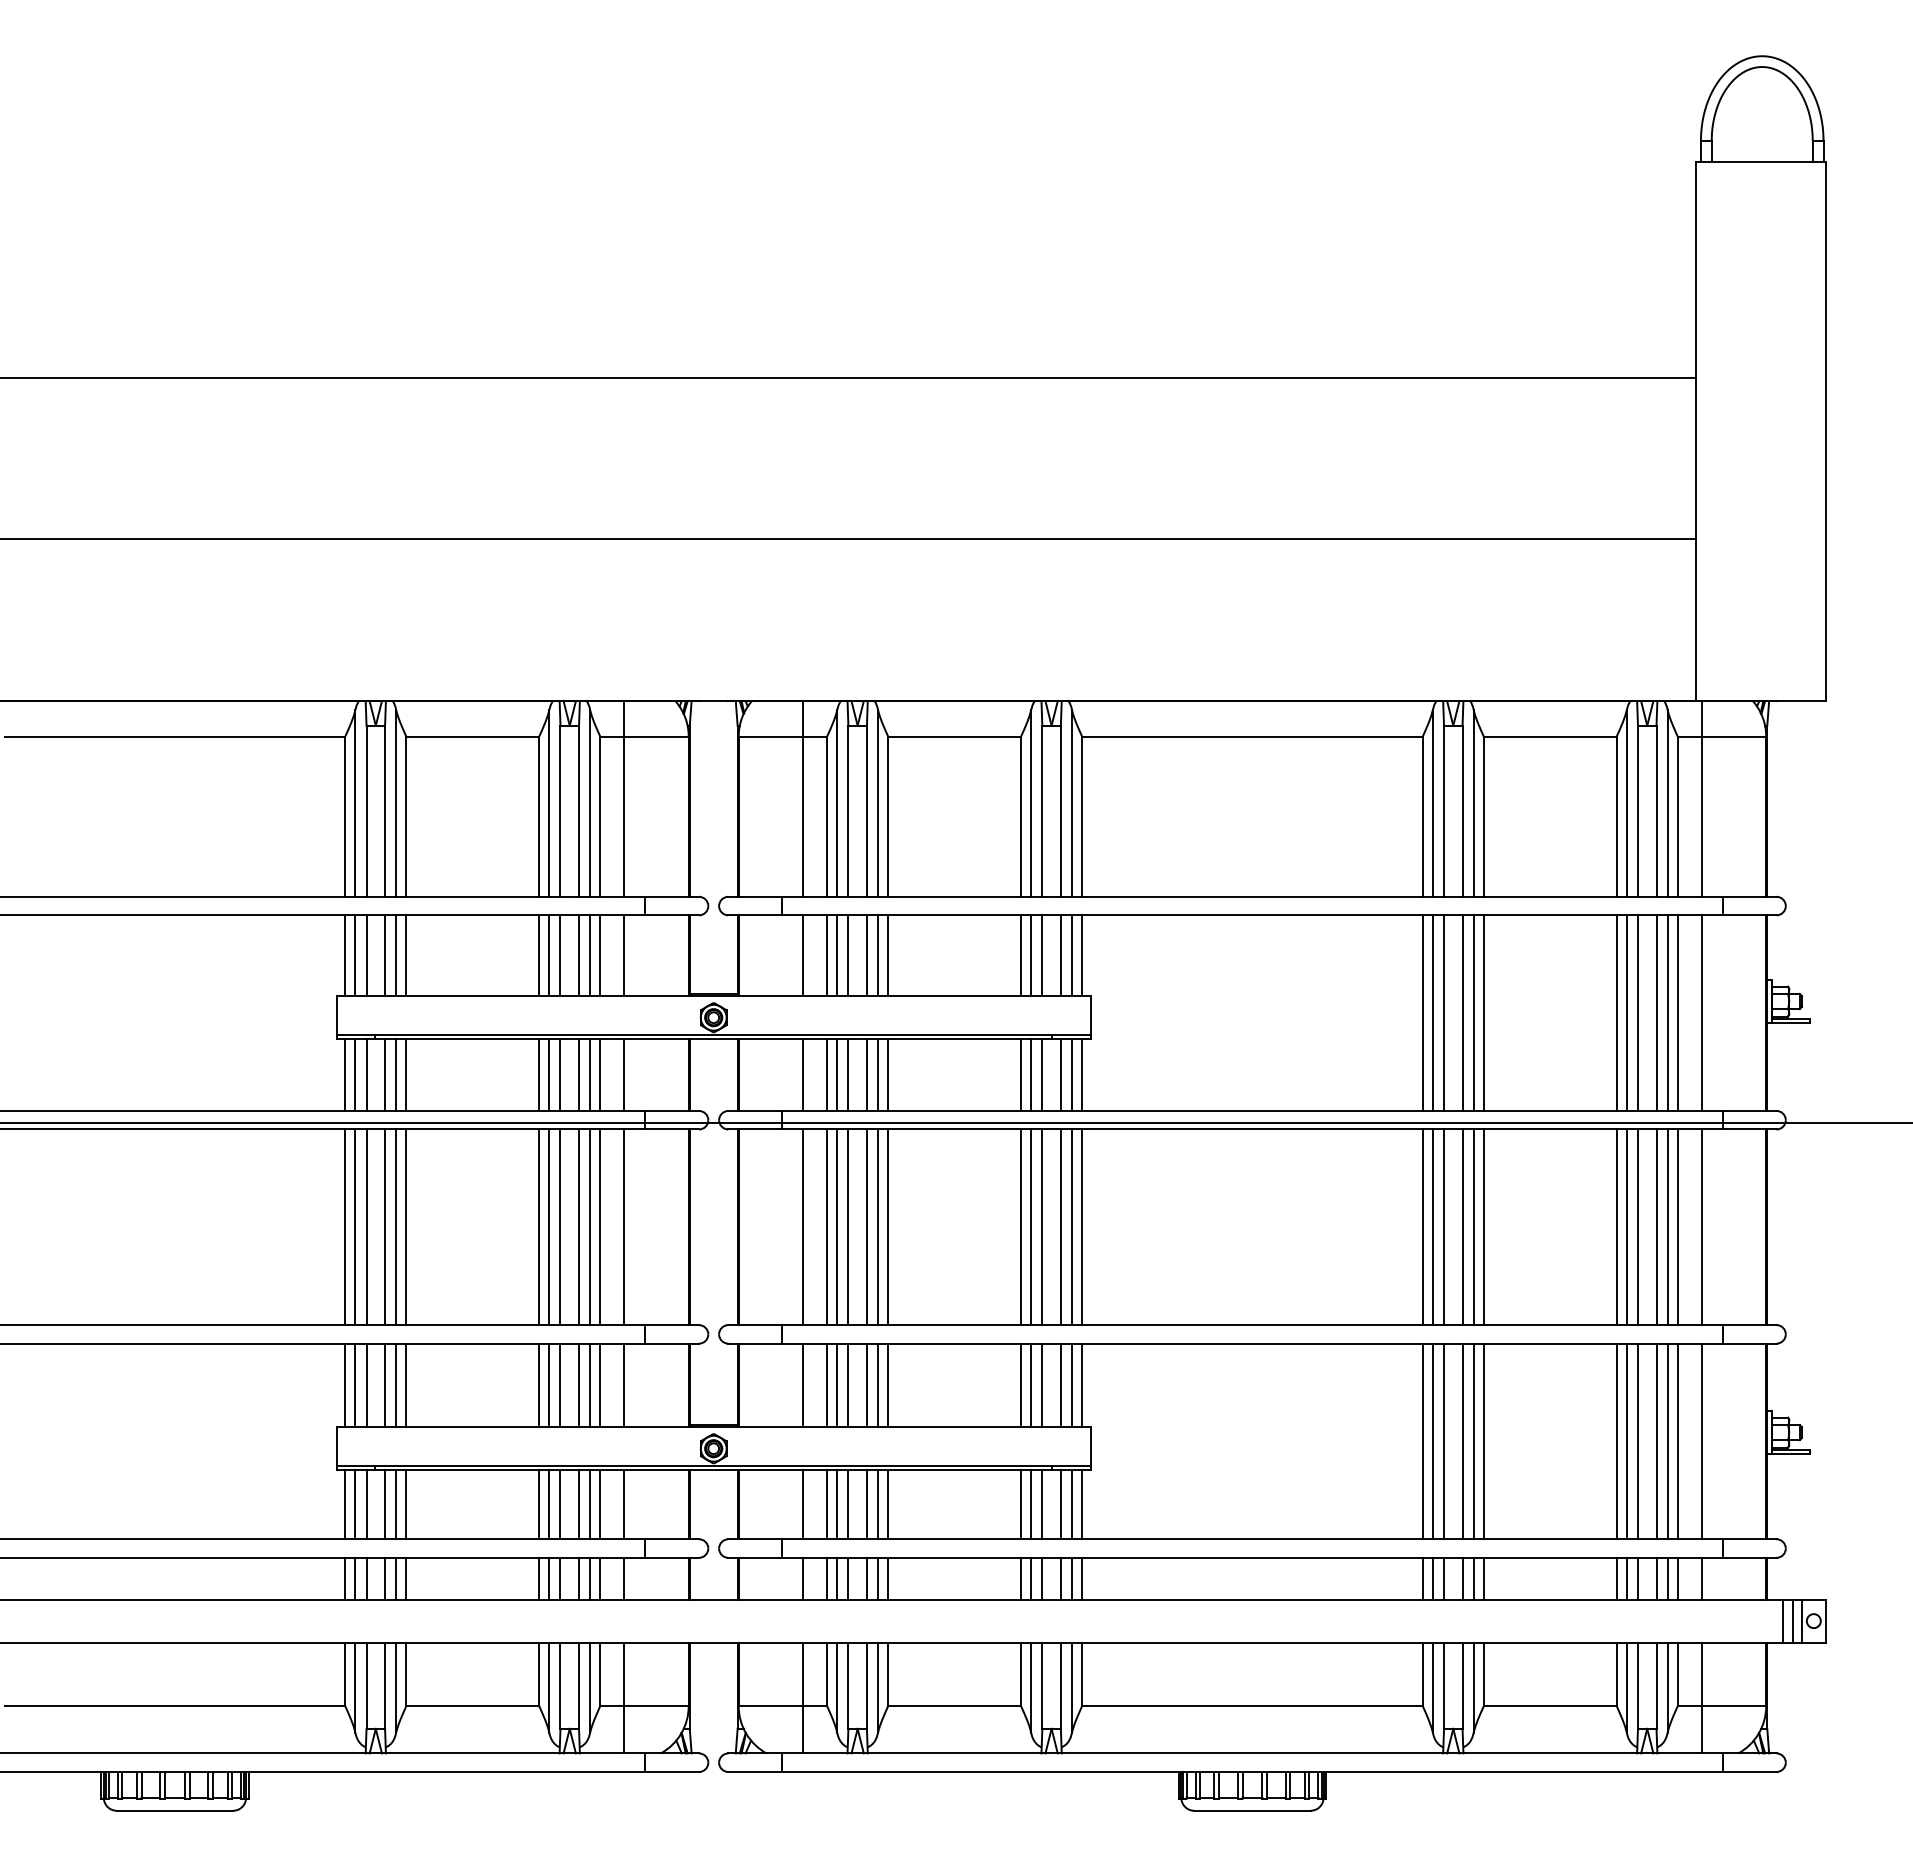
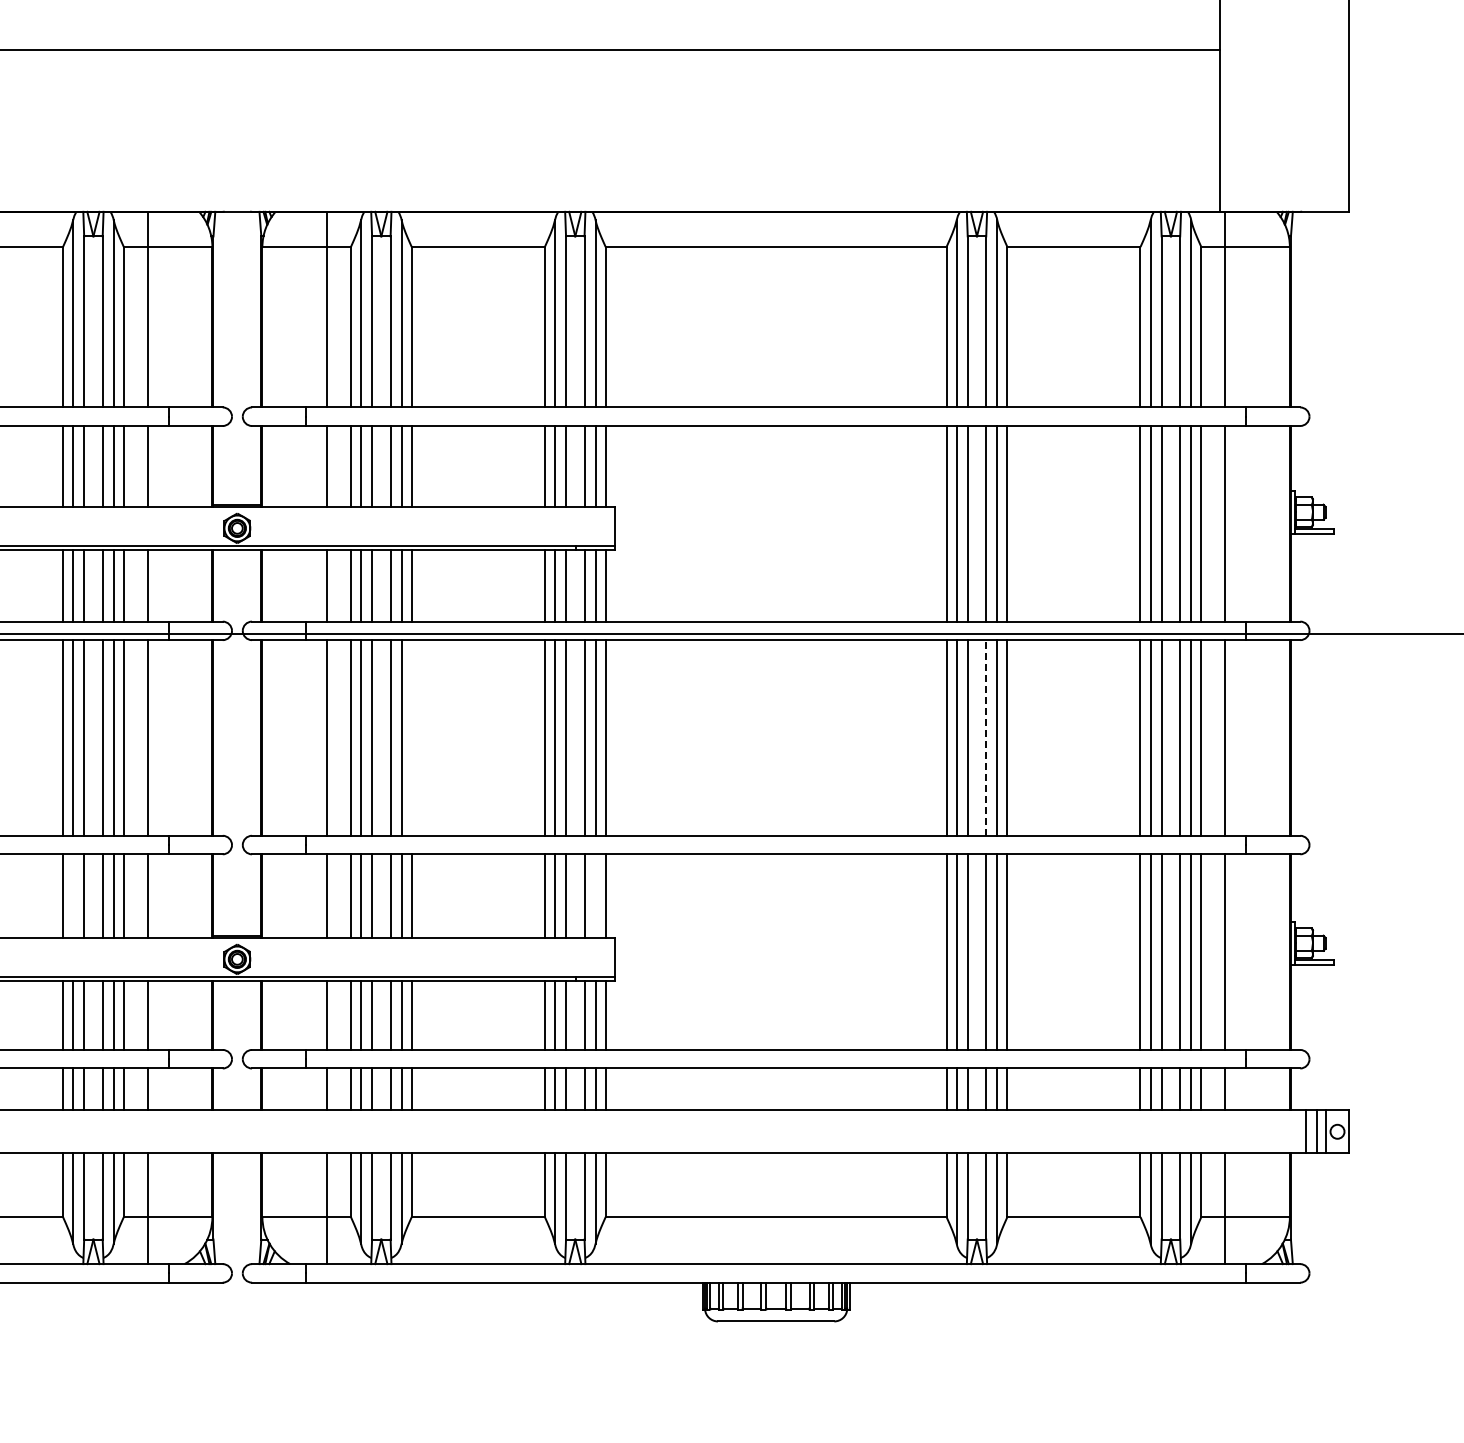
line: (888, 1227) -> (412, 738), removed
line: (1462, 1227) -> (986, 738), solid -> dashed
line: (549, 1385) -> (73, 896), removed
line: (1071, 1385) -> (595, 896), removed

